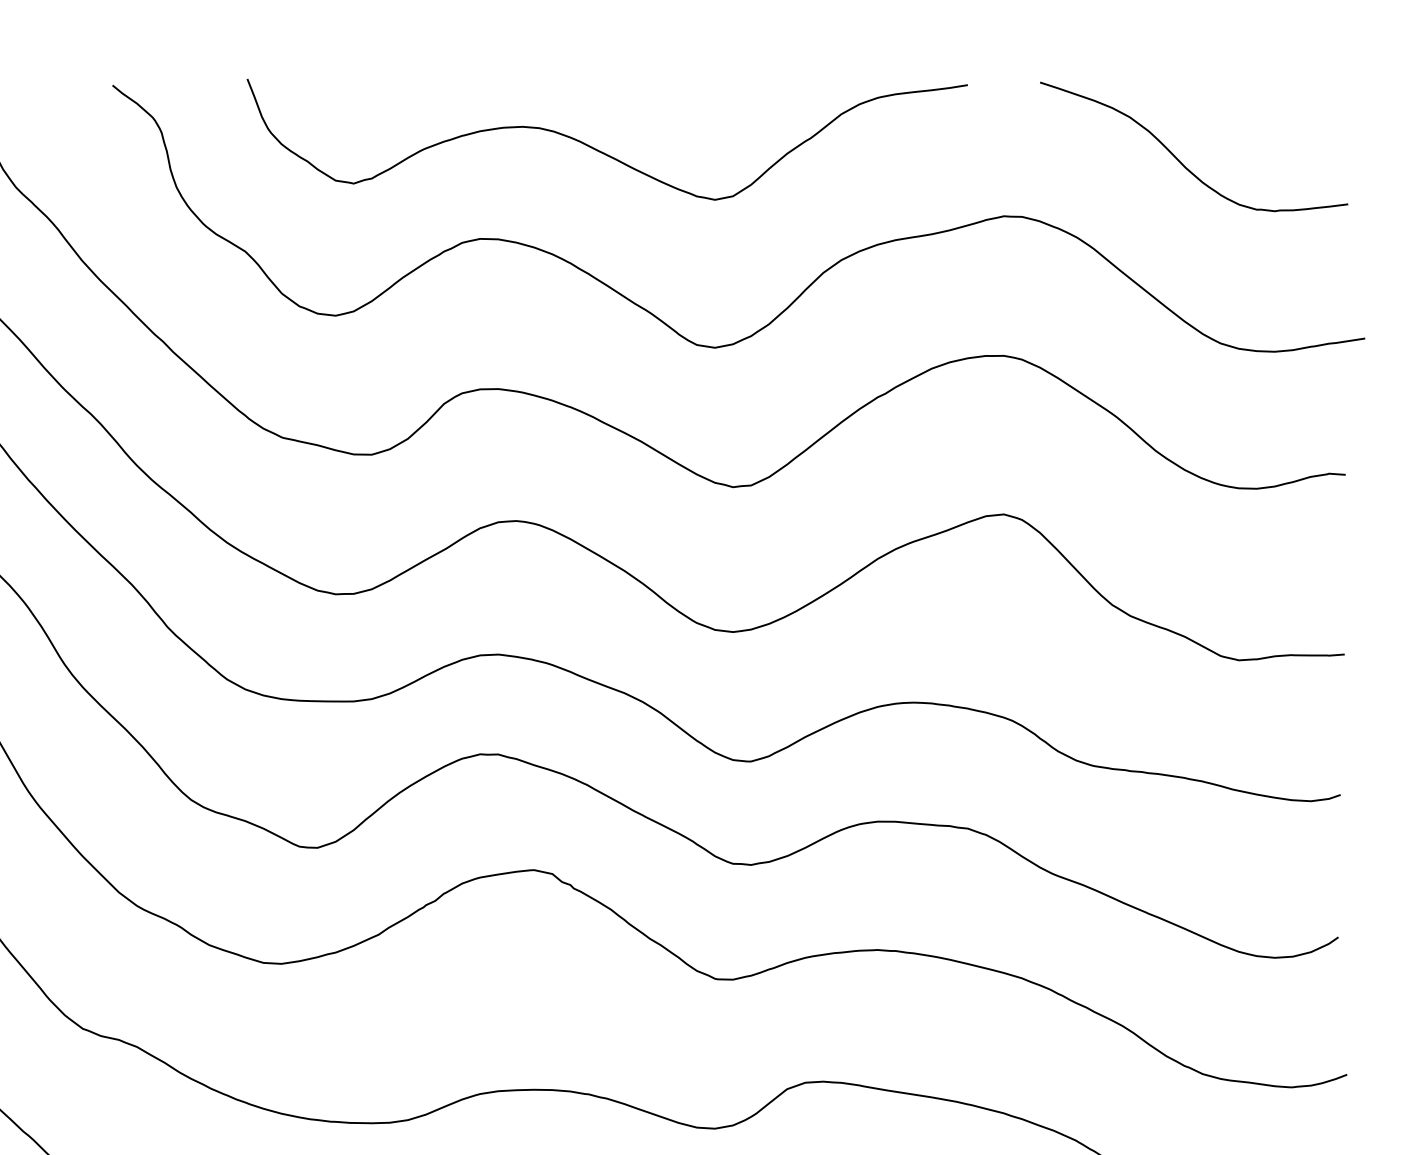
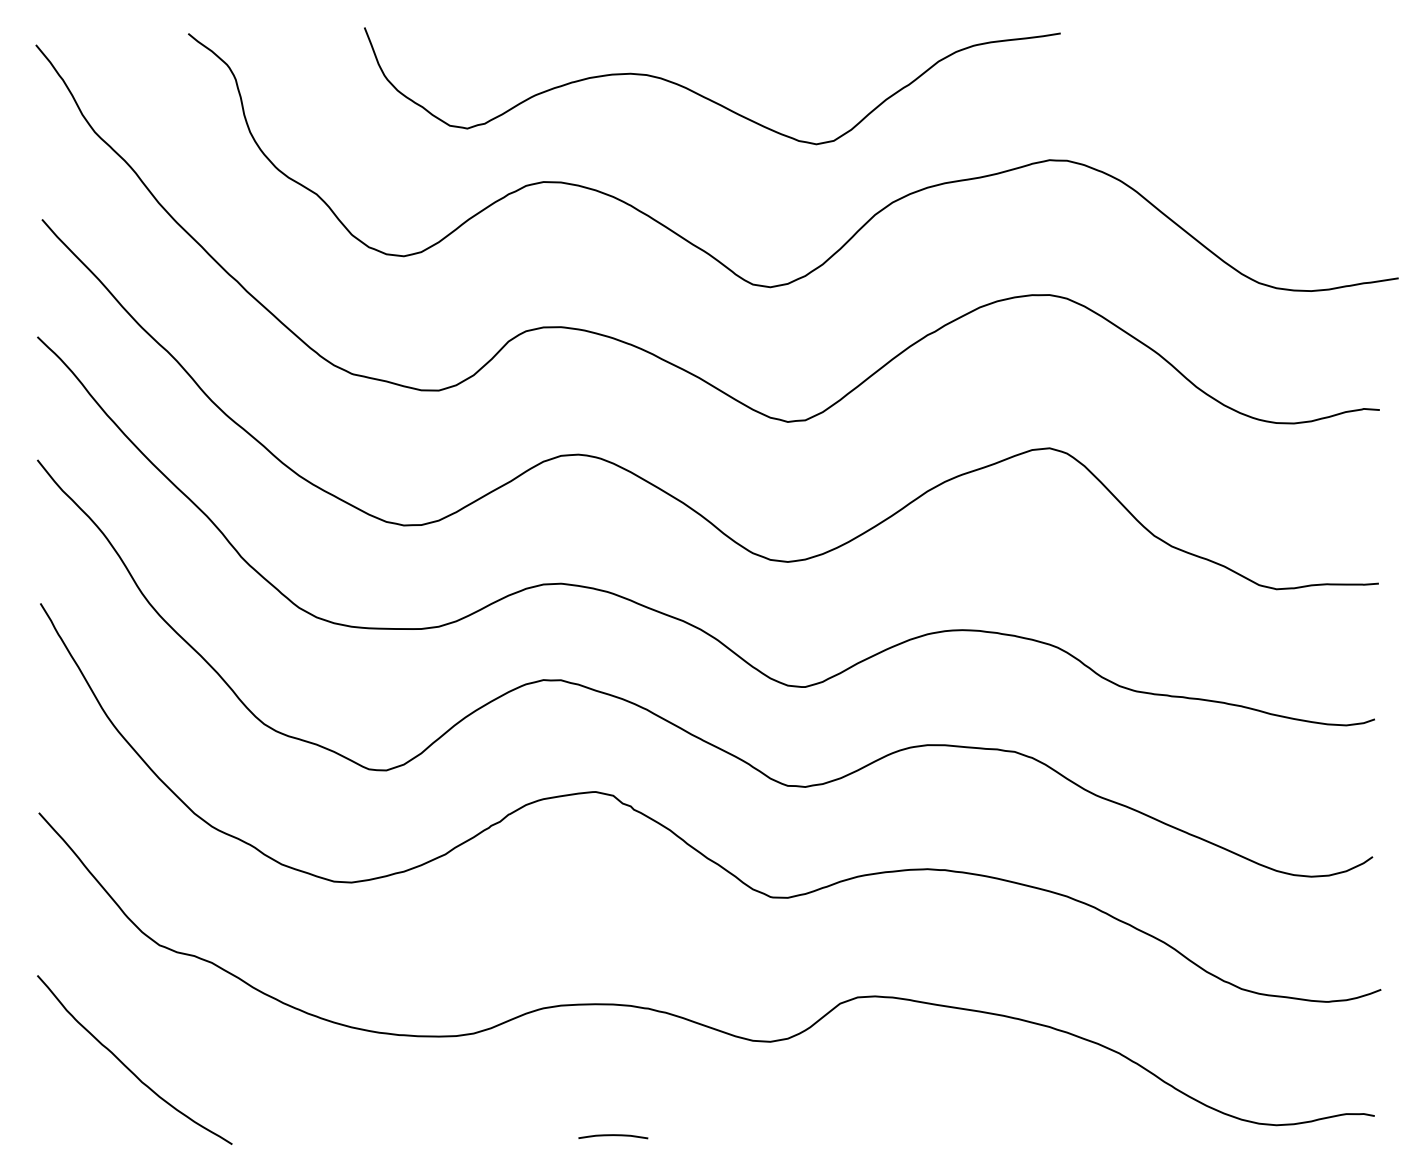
curve: (602, 151) -> (707, 97), moved
curve: (1179, 160) -> (1219, 106), removed

